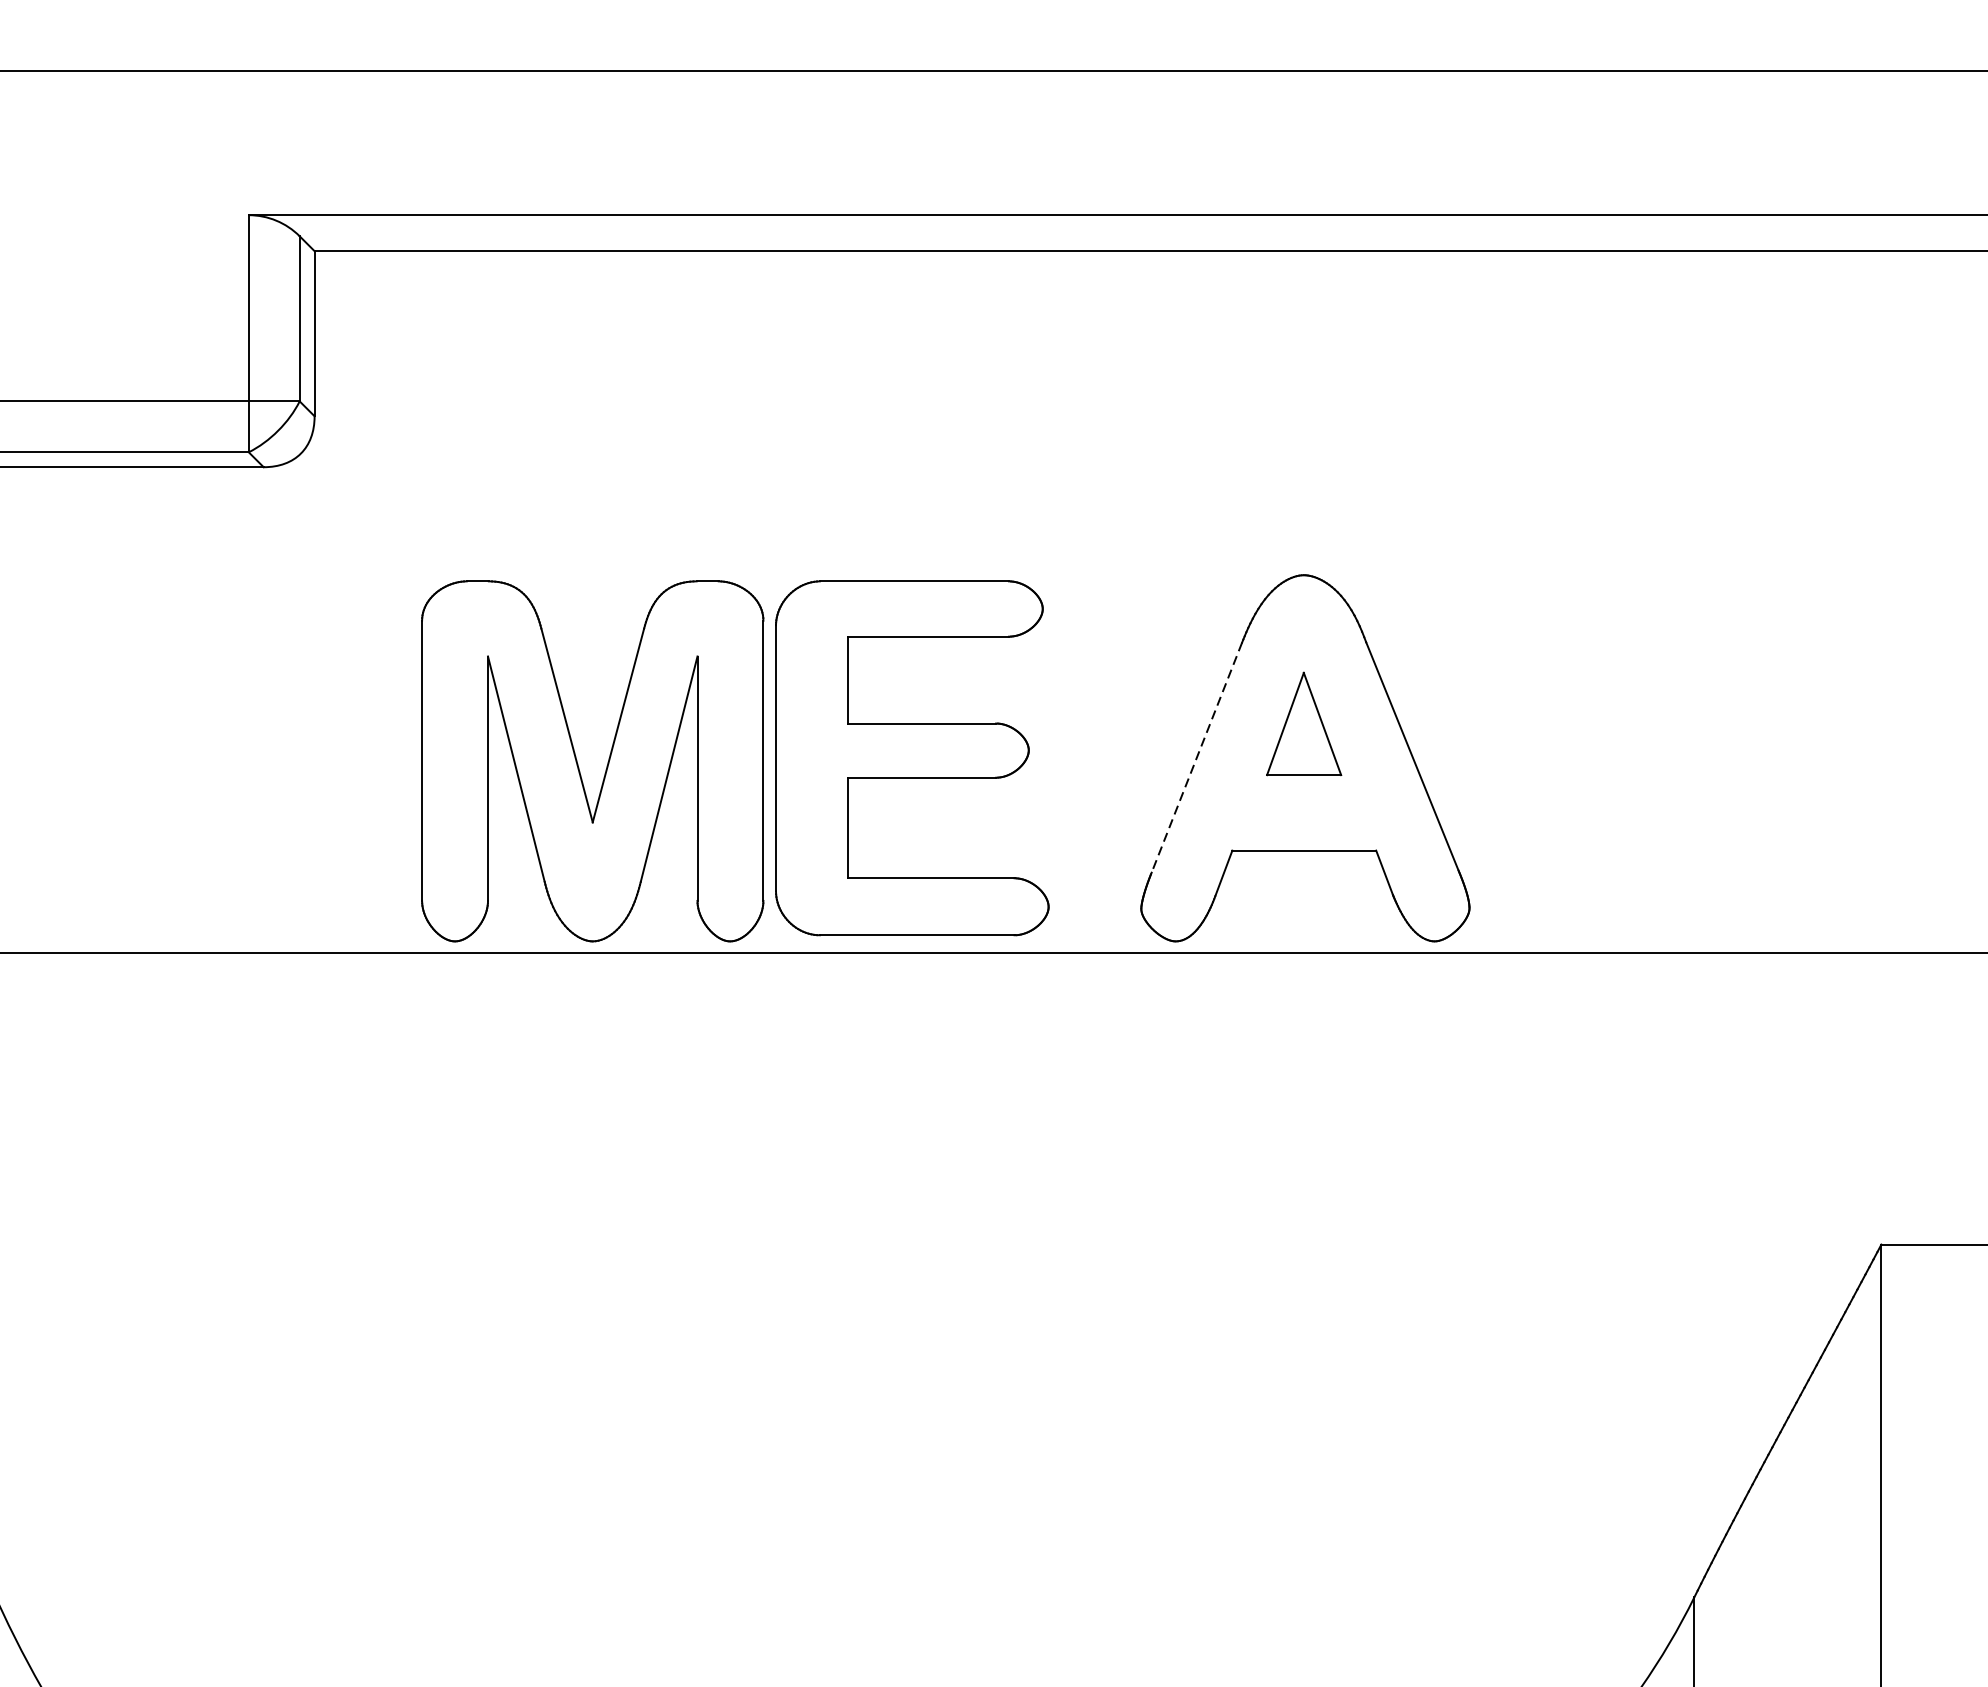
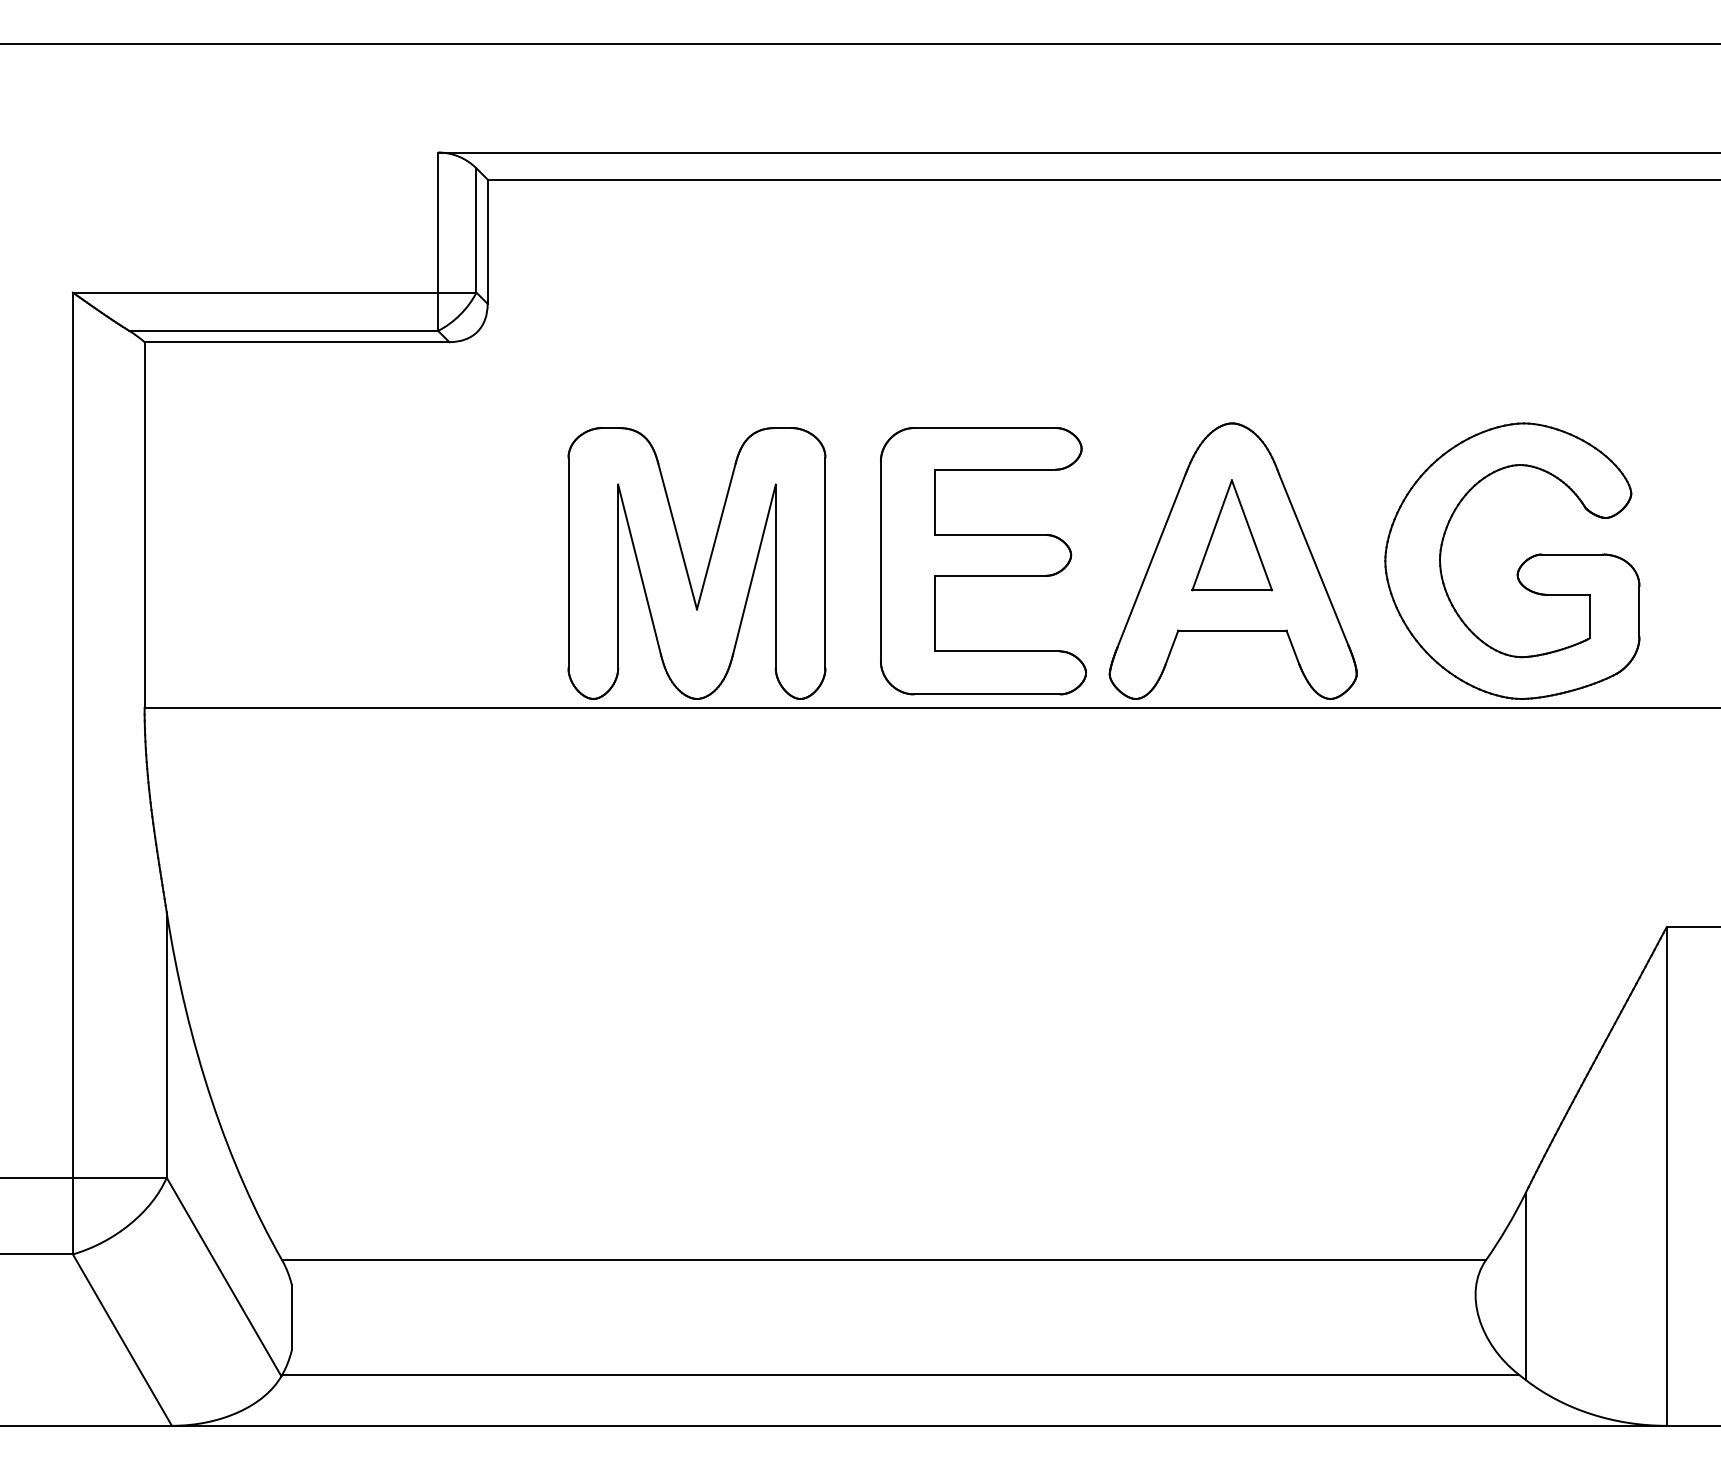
part: (1304, 724) -> (1232, 535), size x1.43
part: (912, 758) -> (983, 561), moved
line: (1196, 758) -> (1151, 561), dashed -> solid
part: (1685, 765) -> (1519, 566), added

